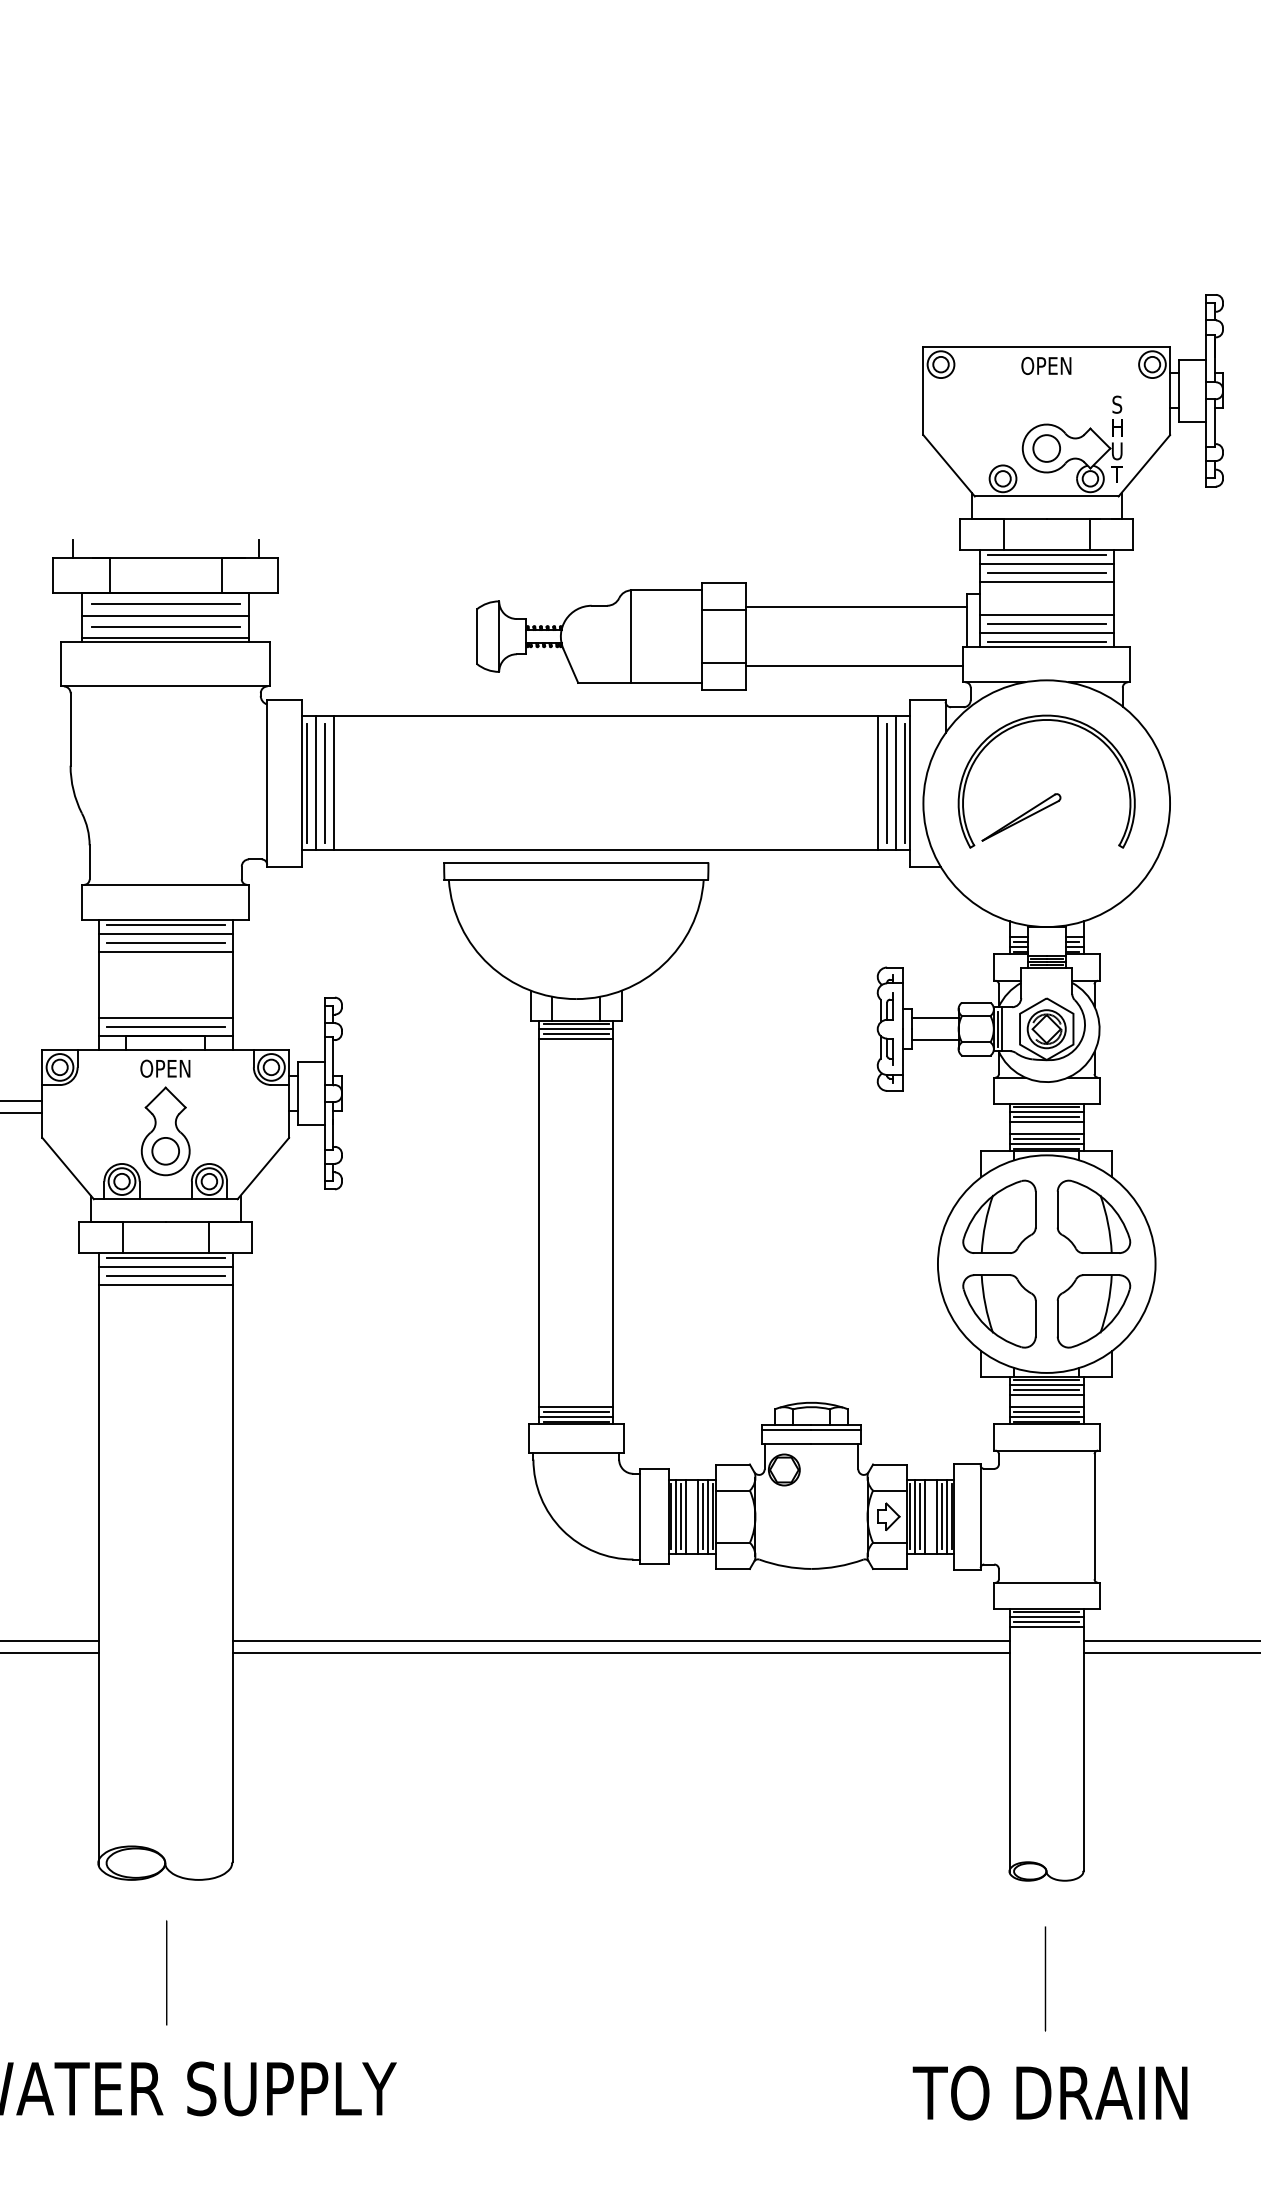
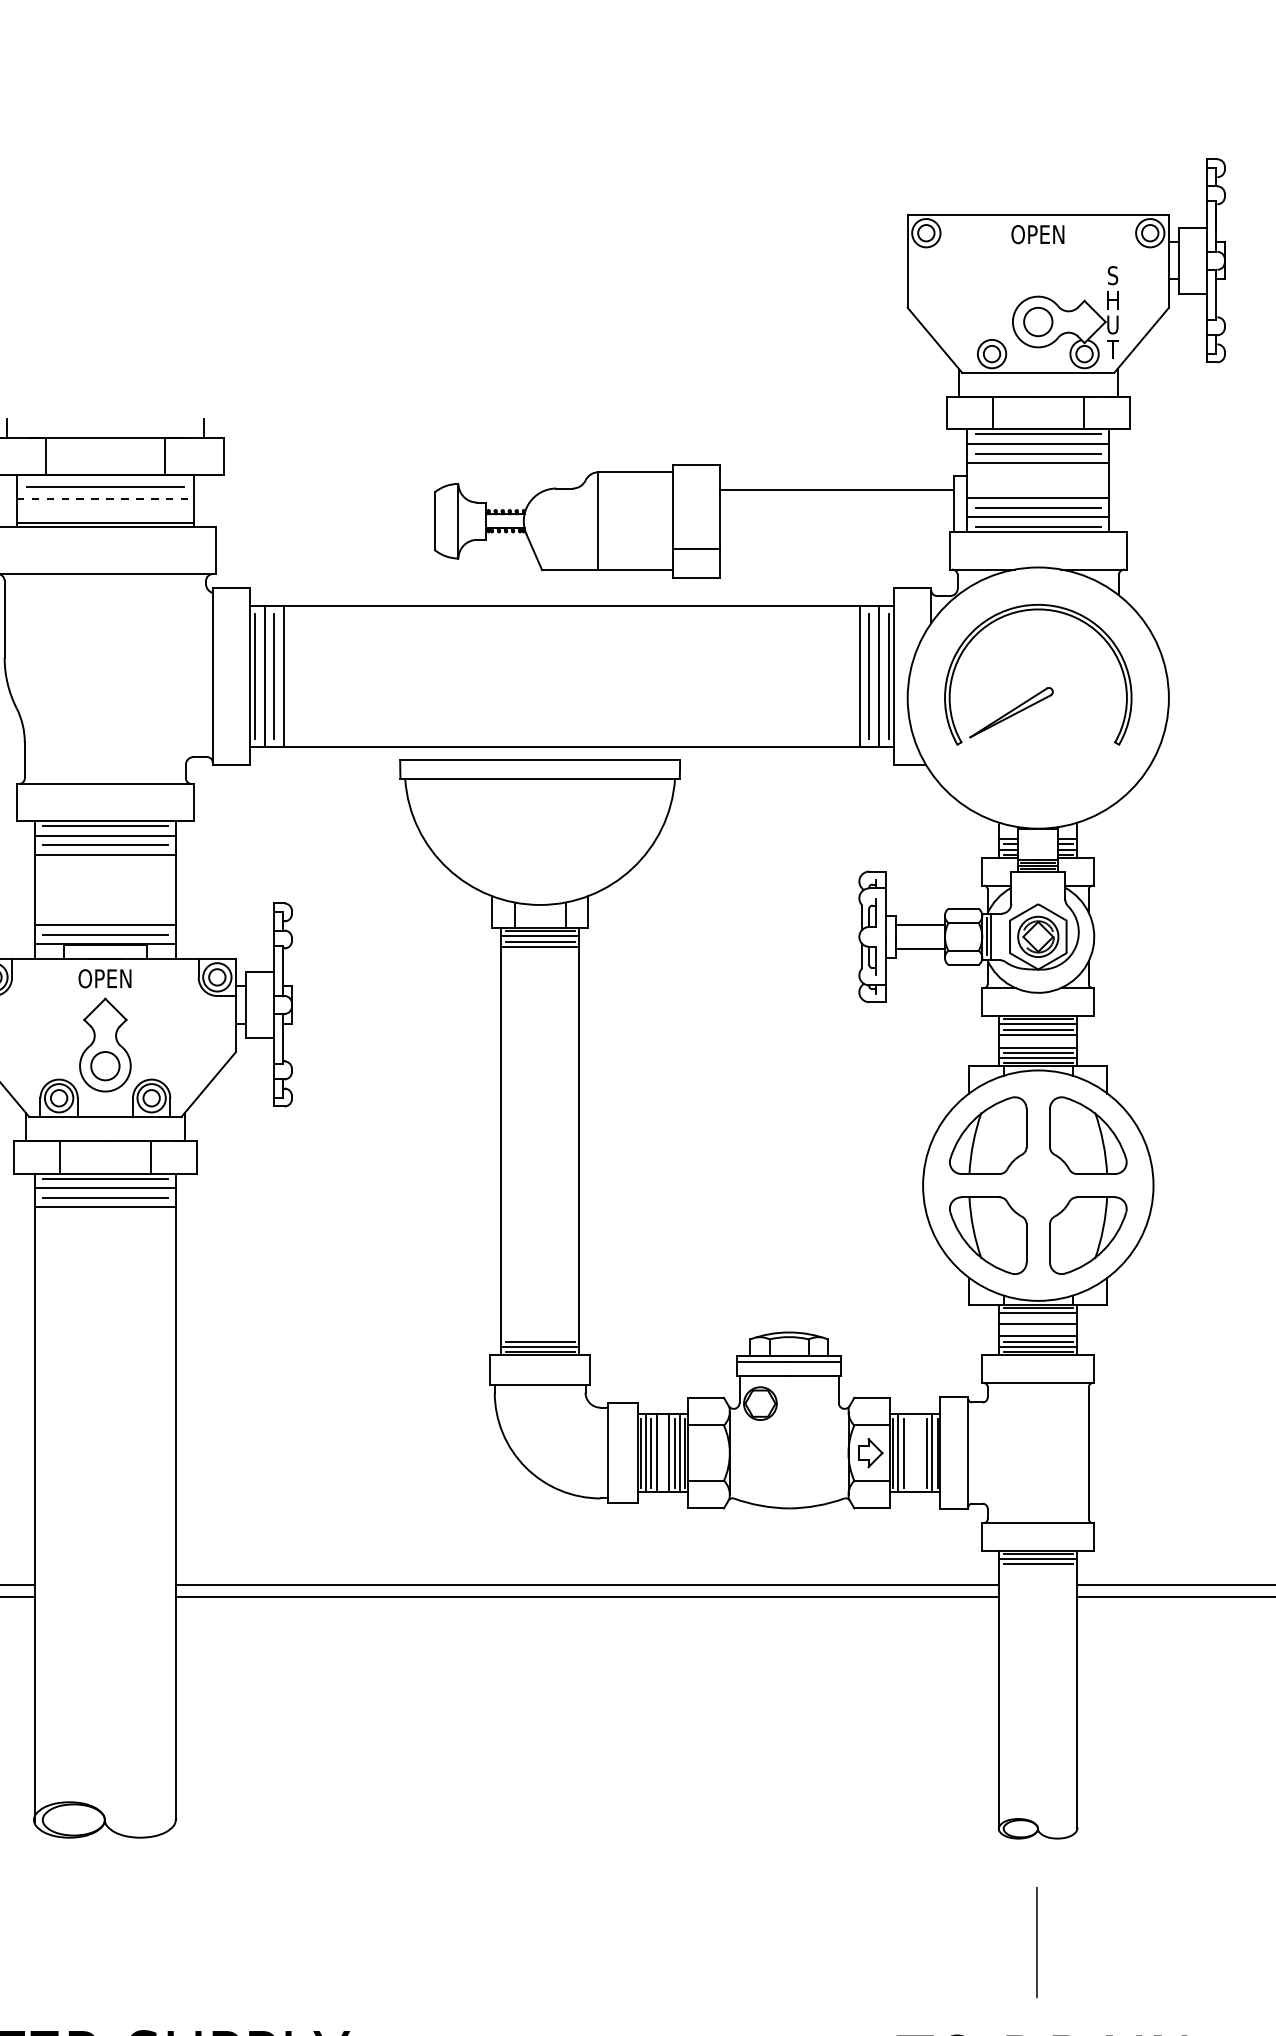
line: (723, 609) -> (696, 492), removed
line: (165, 615) -> (105, 498), solid -> dashed
line: (165, 626) -> (105, 510), removed
line: (854, 666) -> (834, 552), removed
line: (1046, 1389) -> (1038, 1318), removed
line: (576, 1406) -> (540, 1336), removed
line: (924, 1516) -> (908, 1452), removed
line: (936, 1516) -> (921, 1452), removed
line: (1046, 1626) -> (1038, 1569), removed
line: (166, 1972) -> (106, 1935), removed

